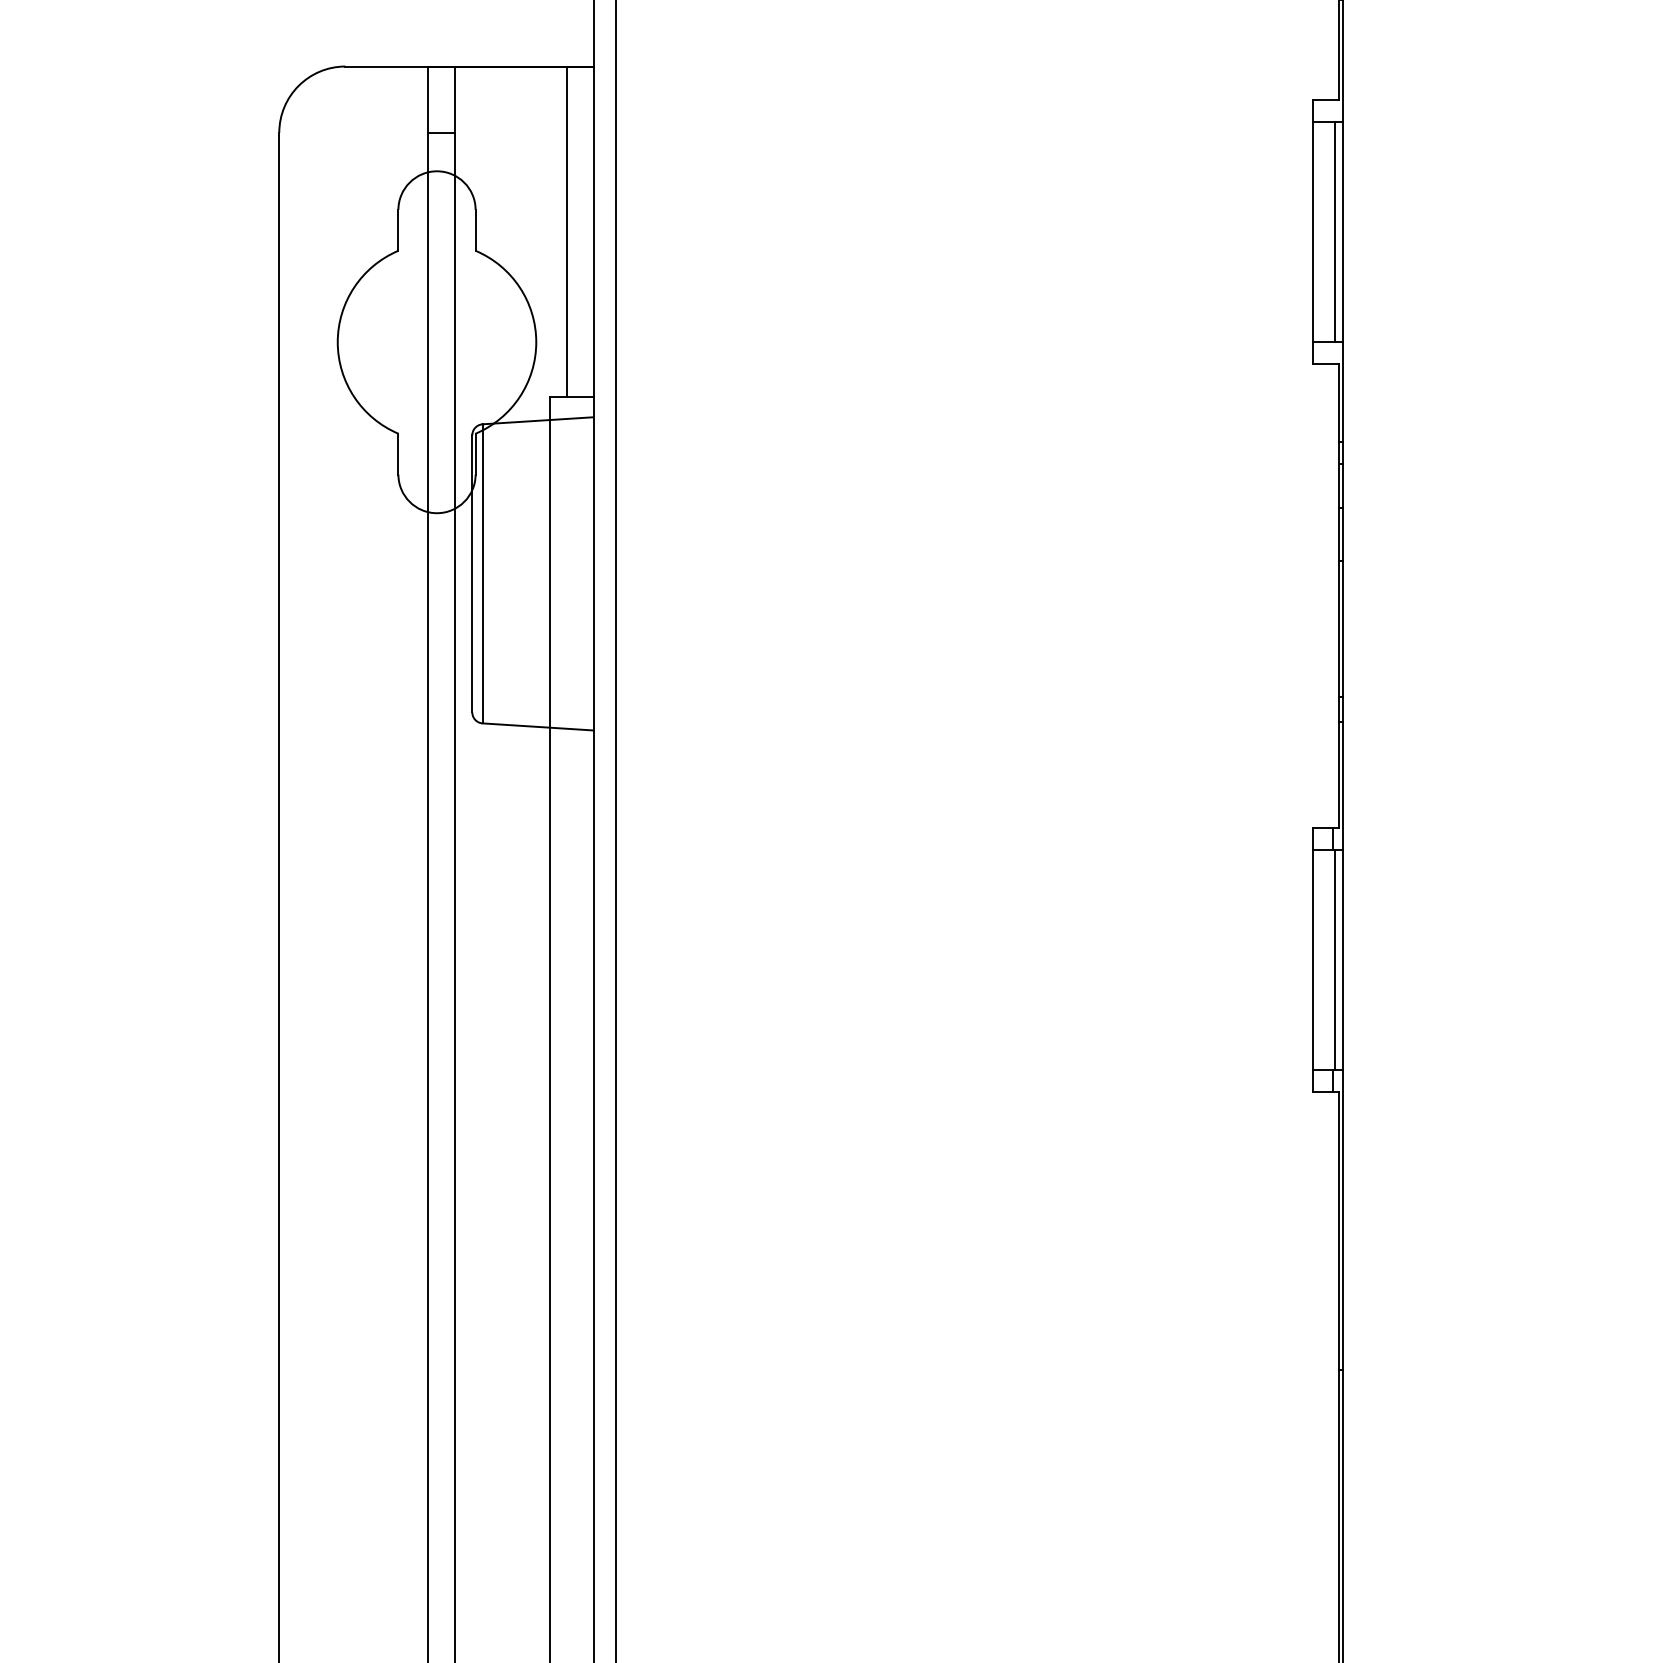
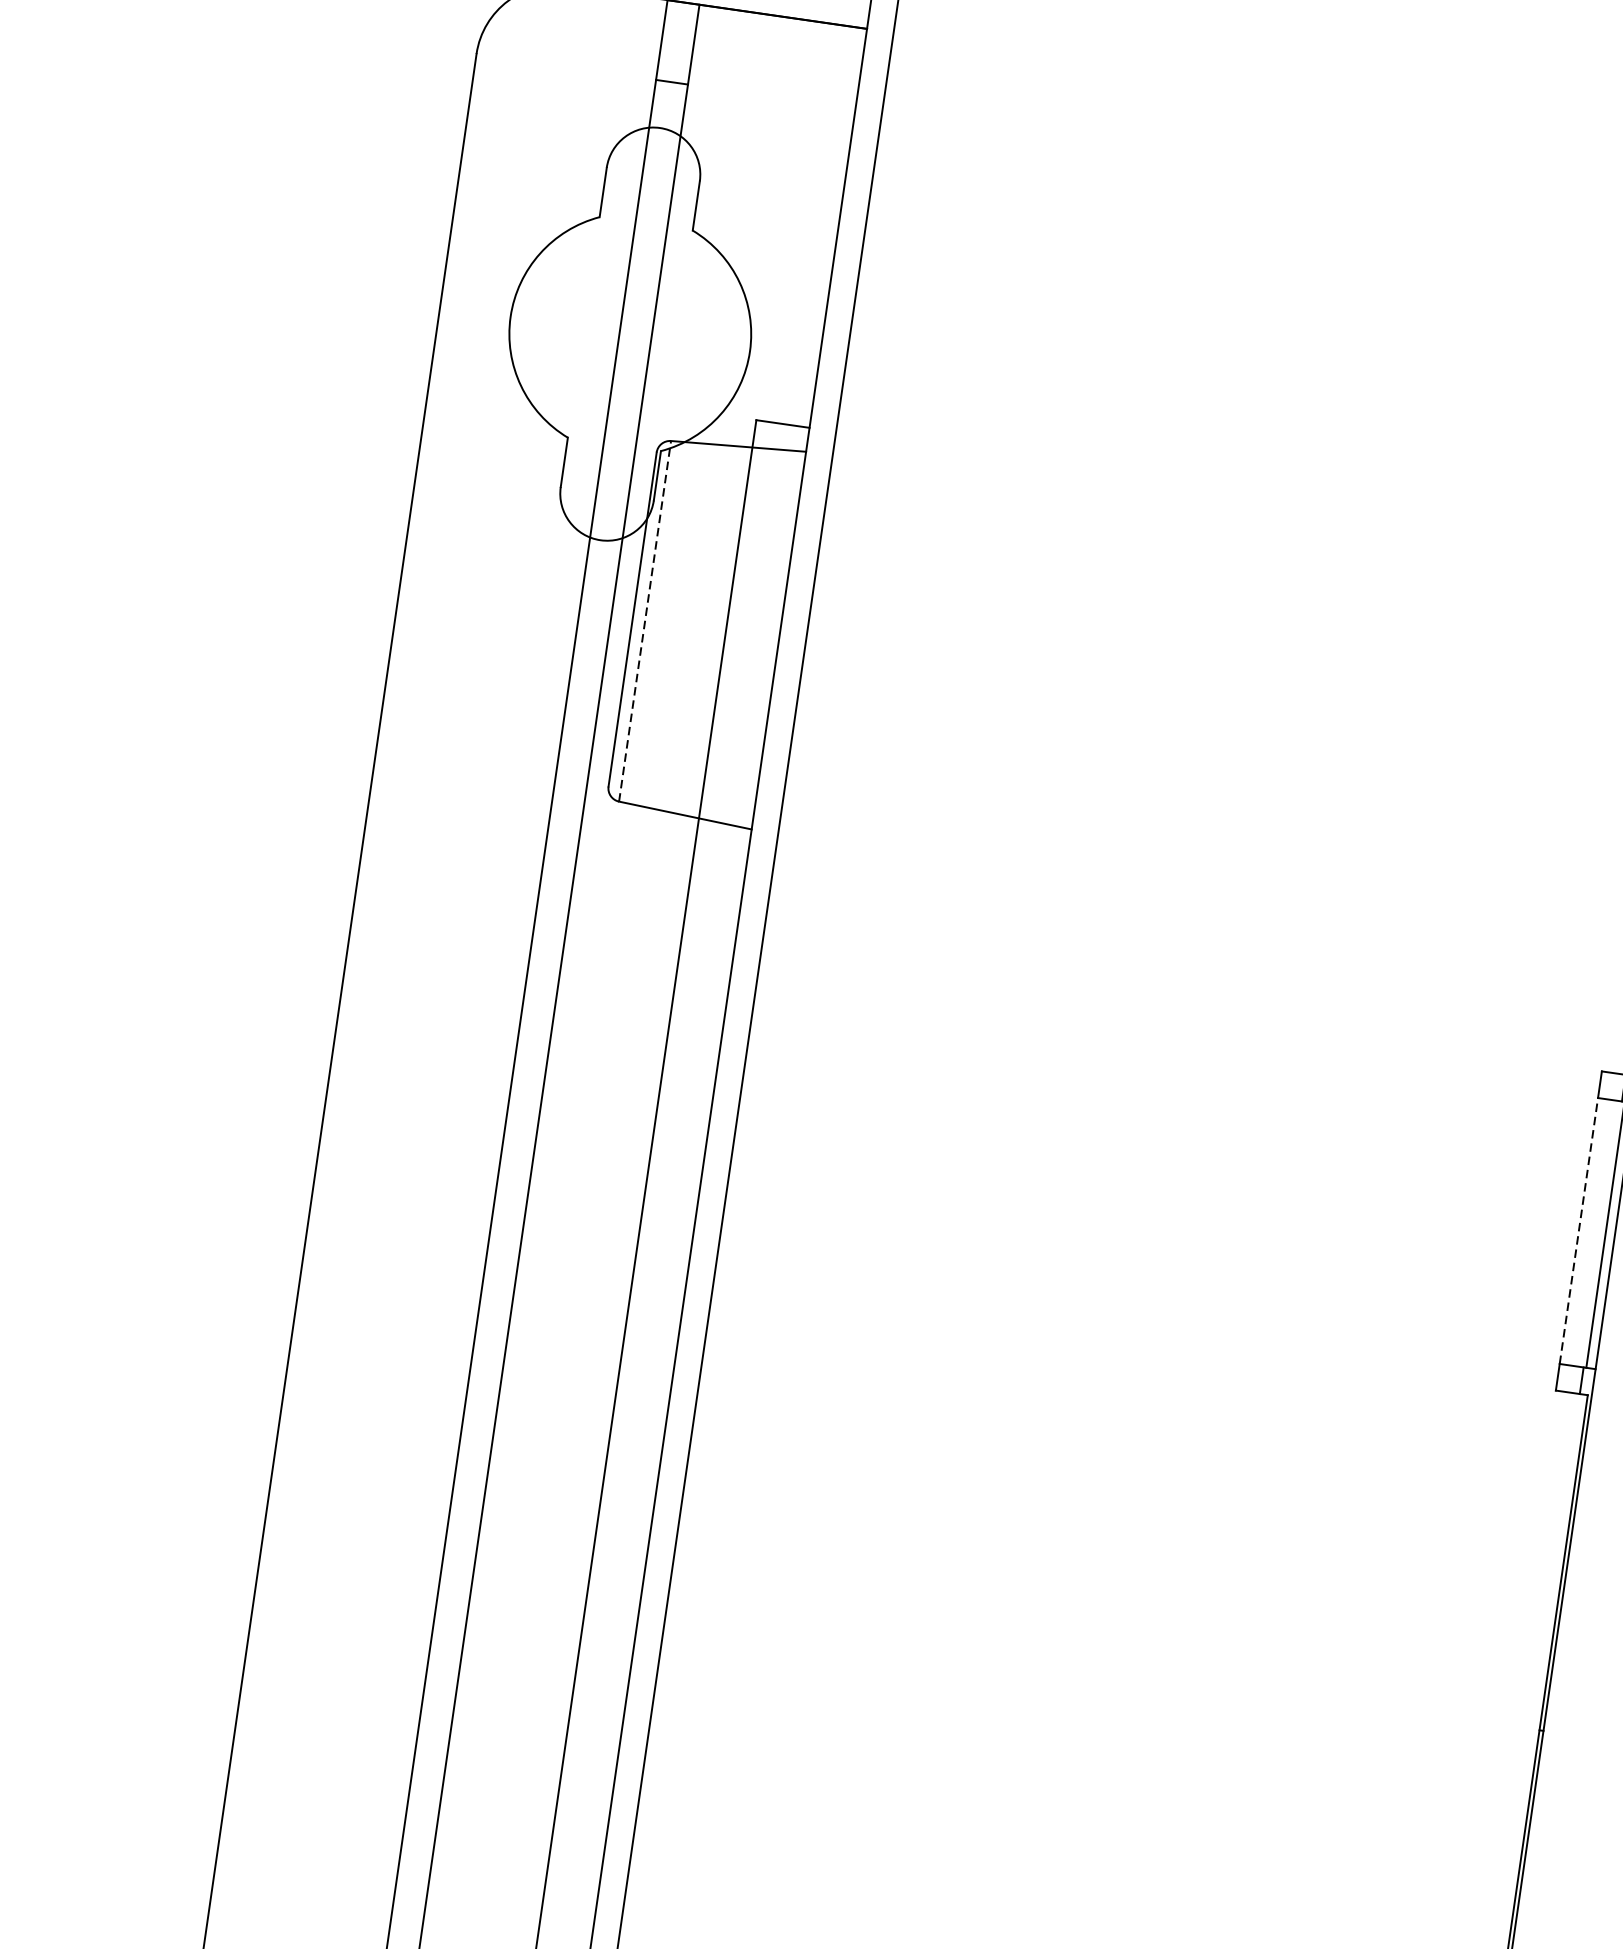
line: (567, 231) -> (806, 223), removed
line: (482, 573) -> (644, 620), solid -> dashed
line: (1312, 959) -> (1578, 1230), solid -> dashed

